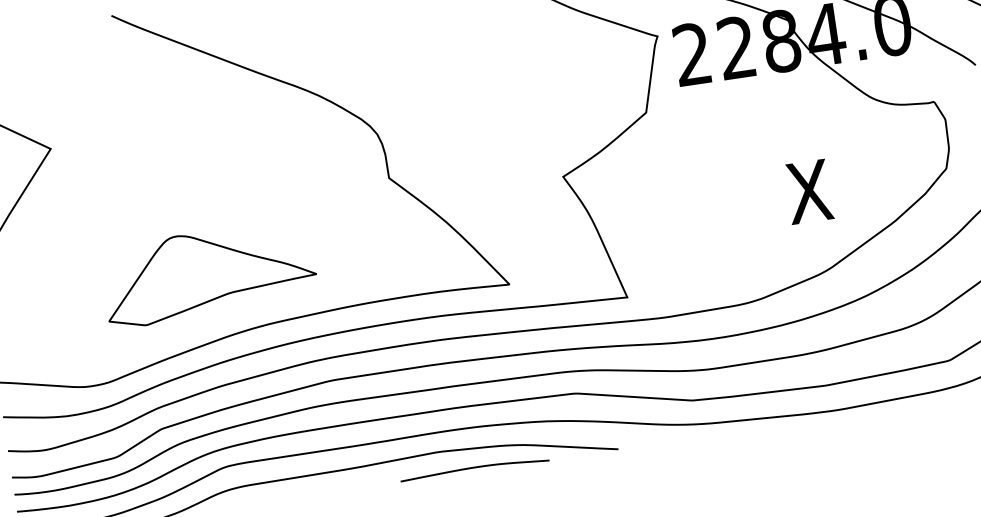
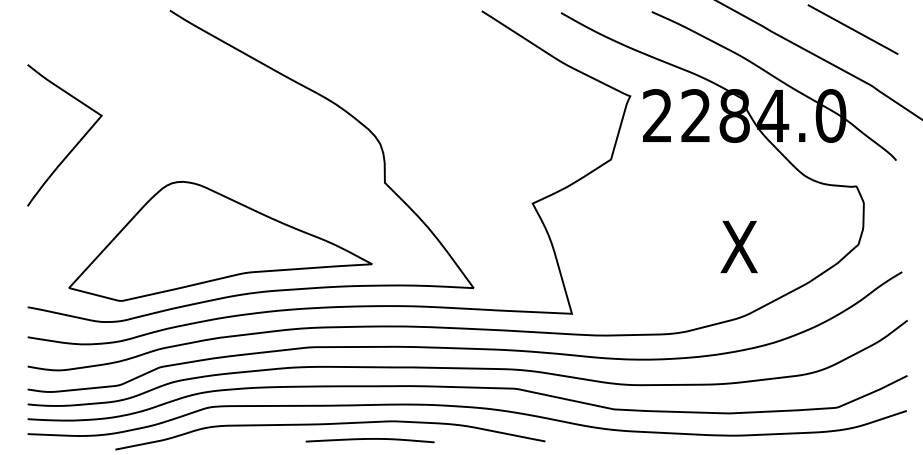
part: (209, 273) -> (220, 241), size x1.67
curve: (473, 468) -> (369, 439), moved

